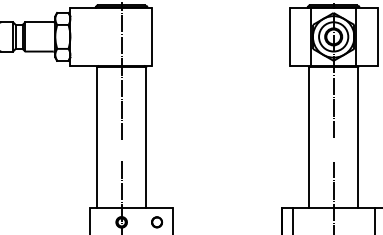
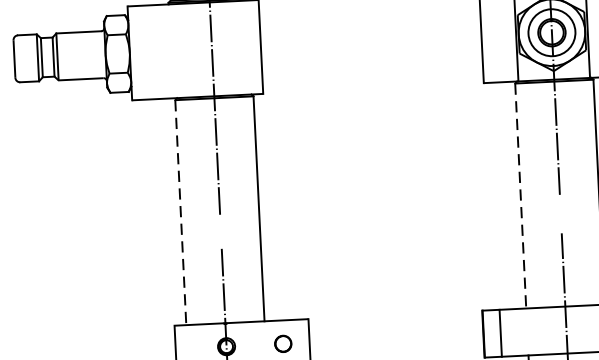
line: (97, 138) -> (181, 214), solid -> dashed
line: (309, 138) -> (521, 197), solid -> dashed

